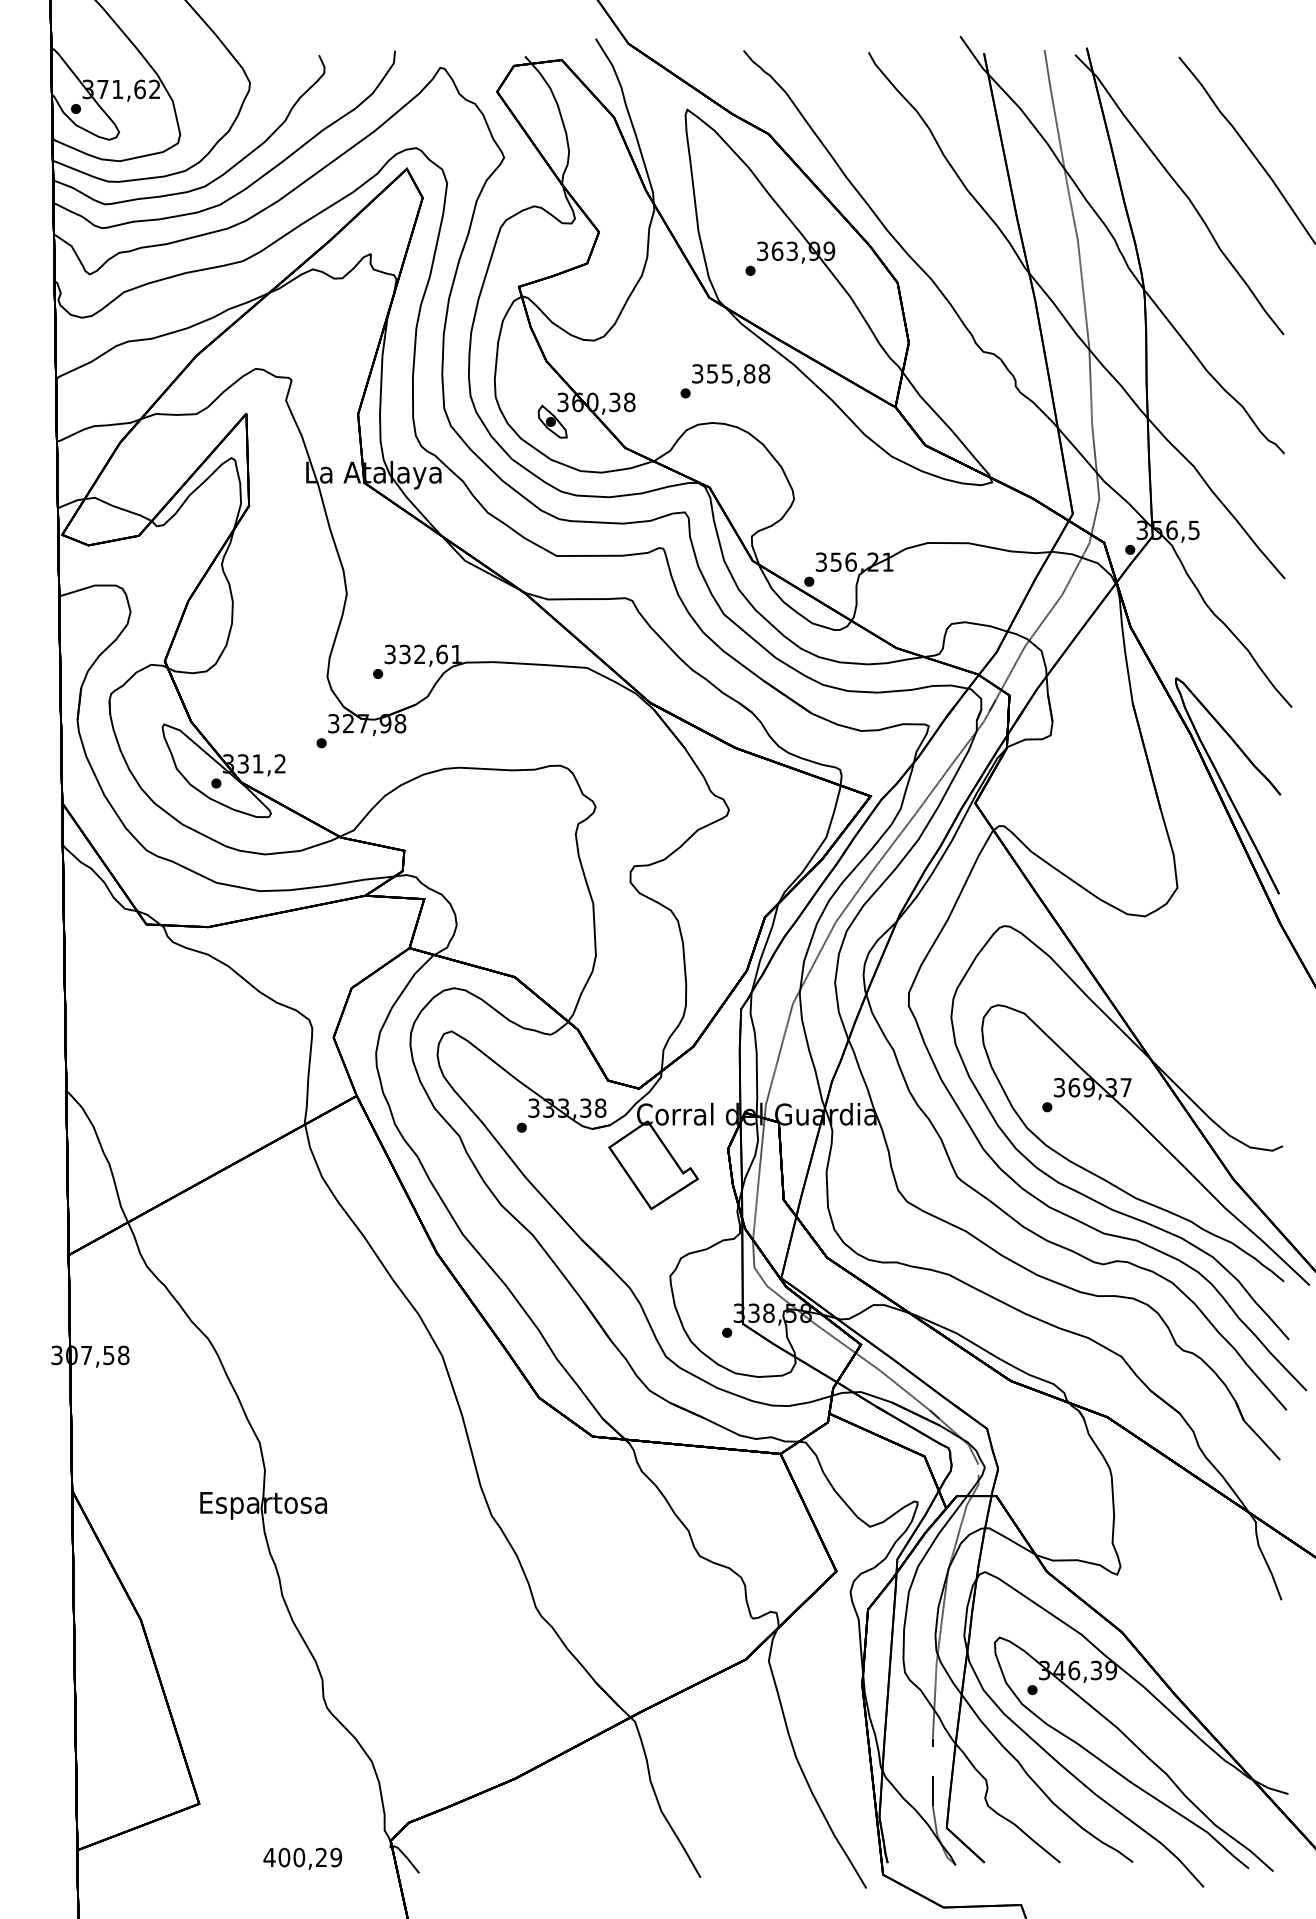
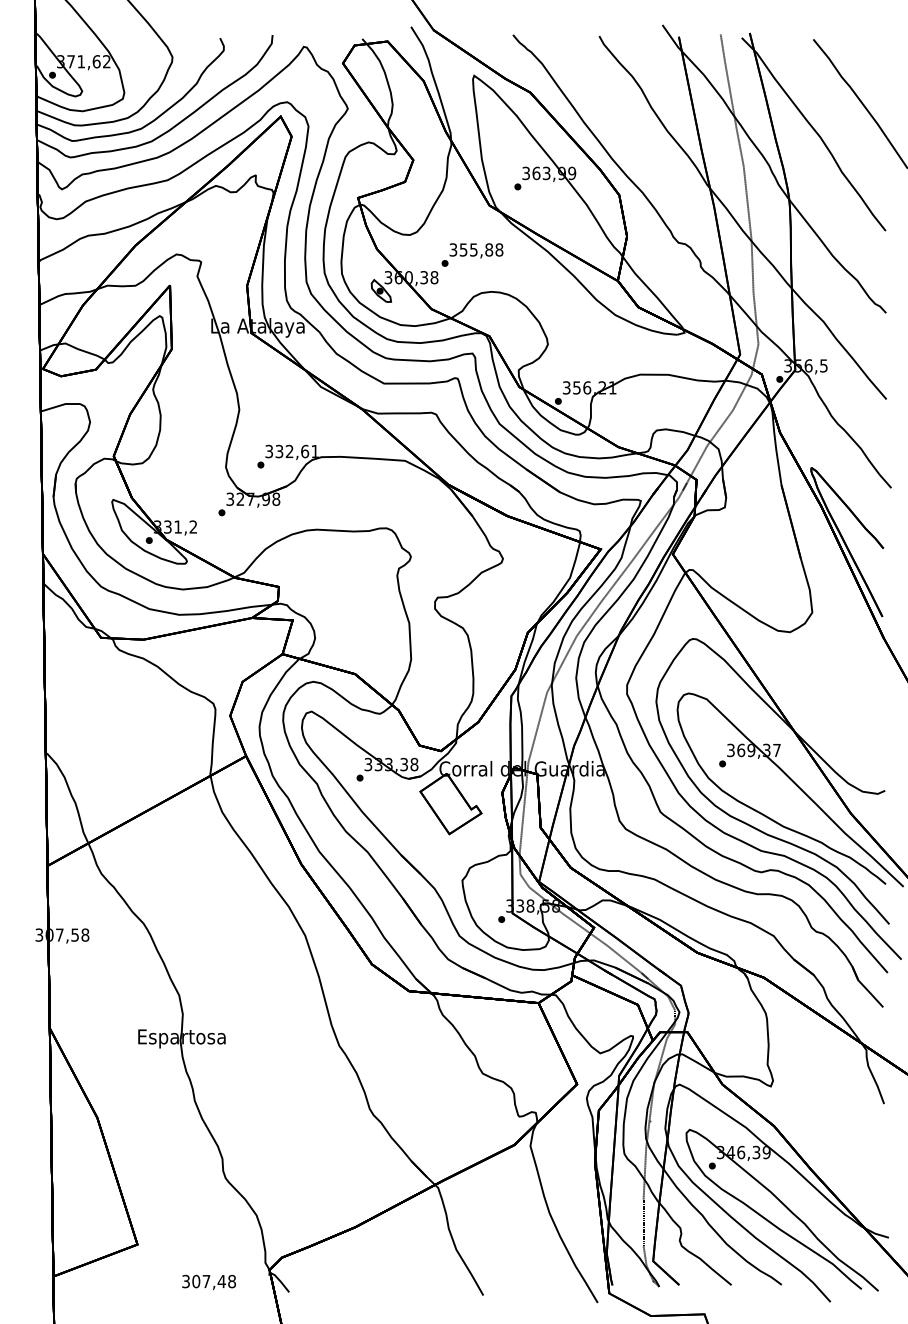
text: (725, 380) -> (472, 254), moved
text: (302, 1857) -> (208, 1281), 400,29 -> 307,48

